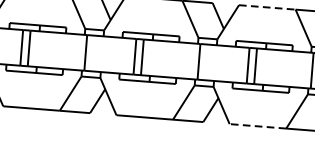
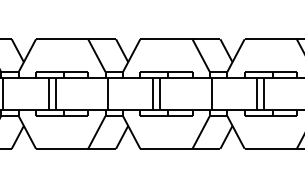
line: (268, 7) -> (271, 39), dashed -> solid
line: (257, 125) -> (270, 148), dashed -> solid

